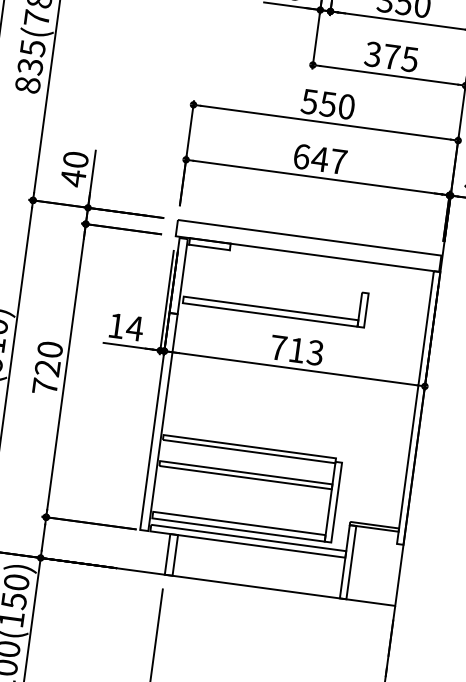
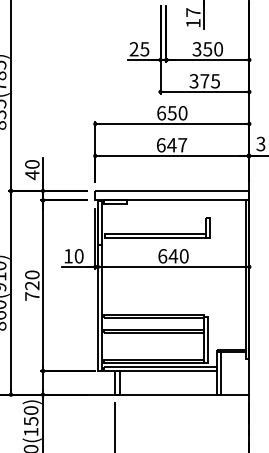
text: (309, 102) -> (161, 113), 550 -> 650
text: (133, 328) -> (78, 256), 14 -> 10
text: (297, 350) -> (173, 256), 713 -> 640

